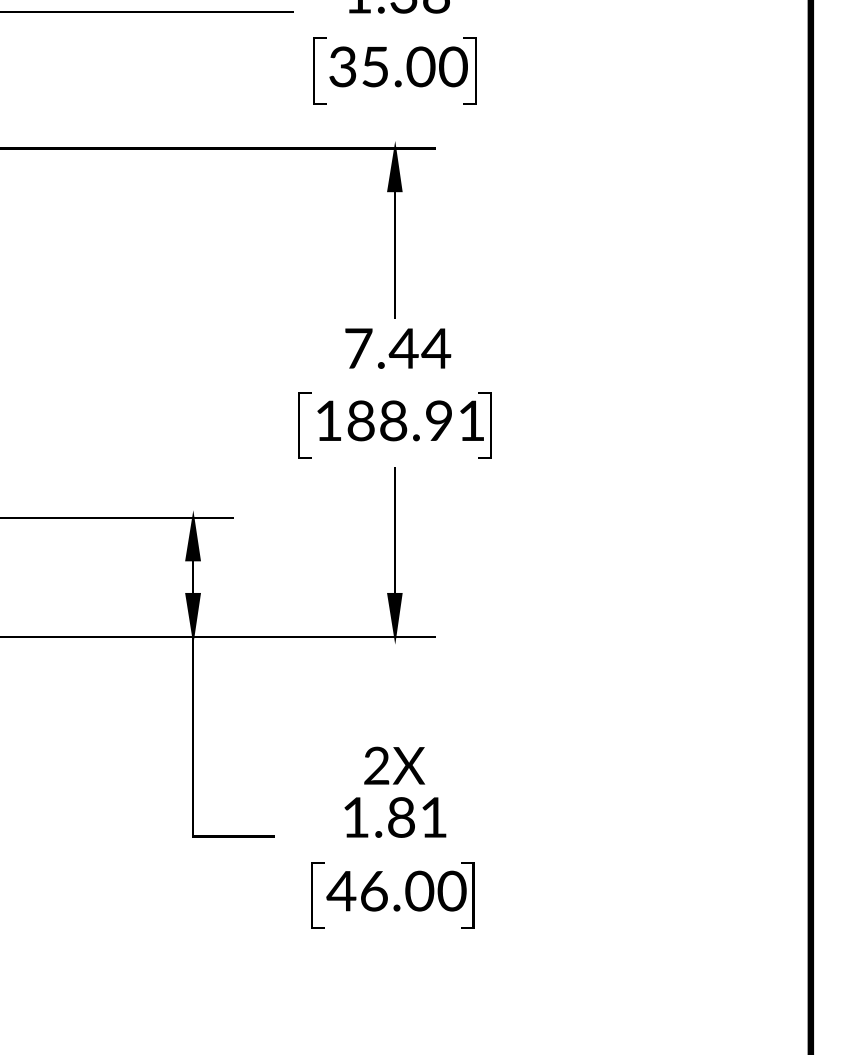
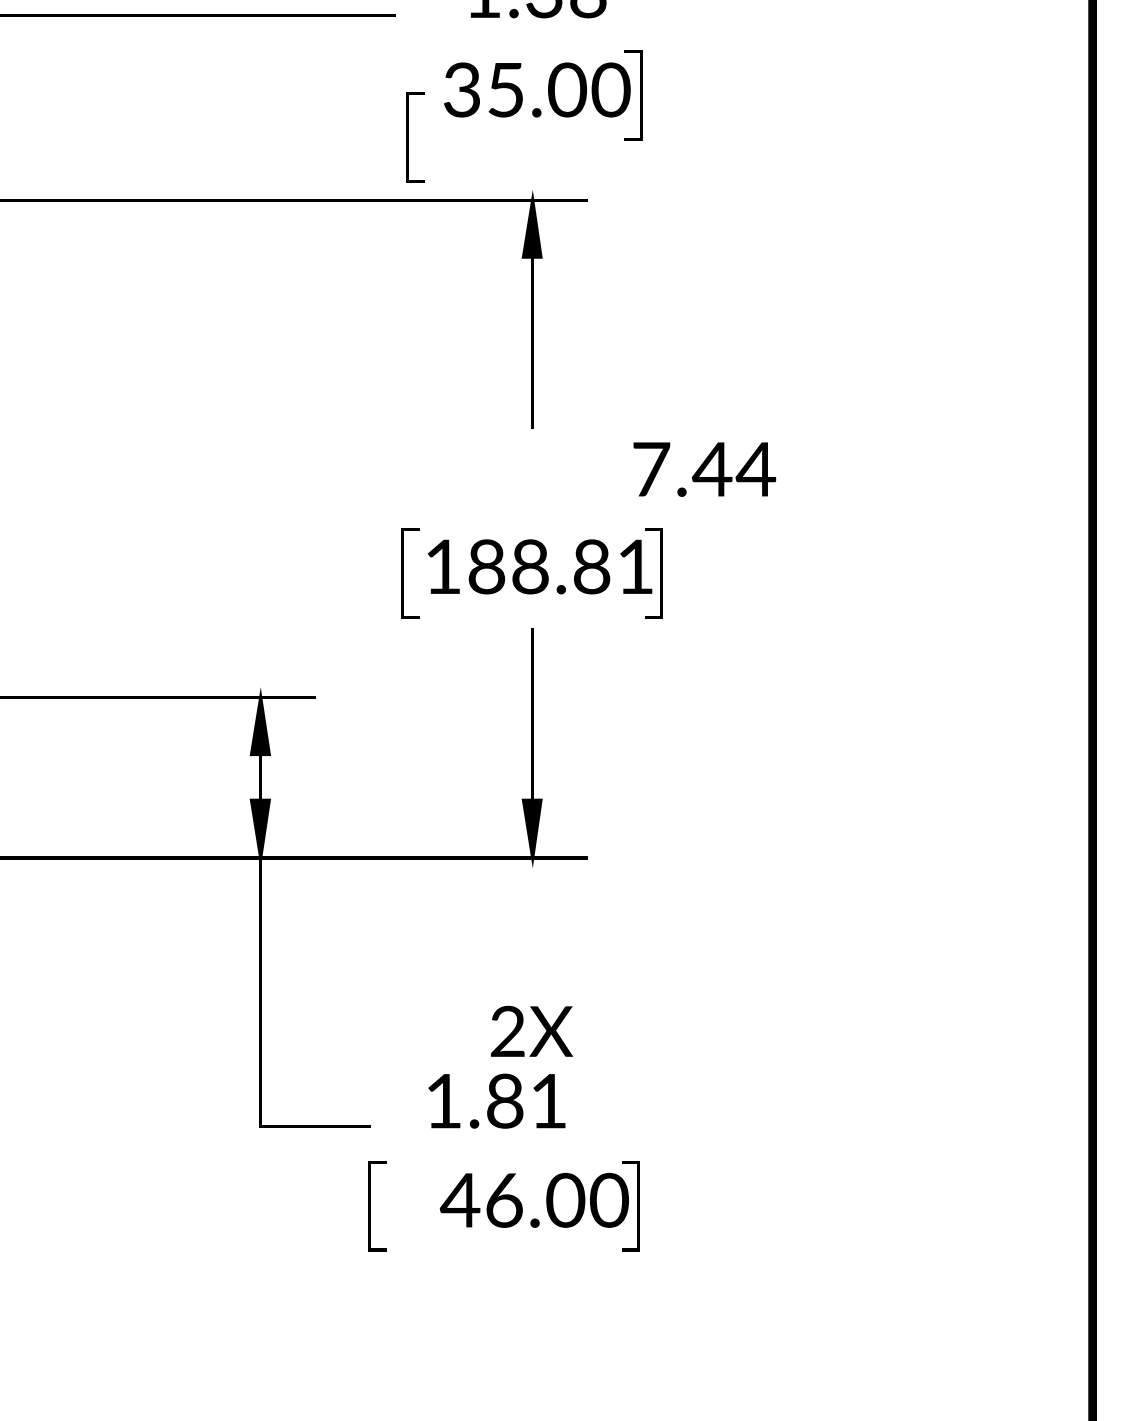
line: (314, 70) -> (408, 137), moved
text: (398, 348) -> (704, 469), moved
text: (439, 422) -> (592, 568), 188.91 -> 188.81
text: (395, 816) -> (496, 1100), moved
line: (312, 895) -> (370, 1206), moved

